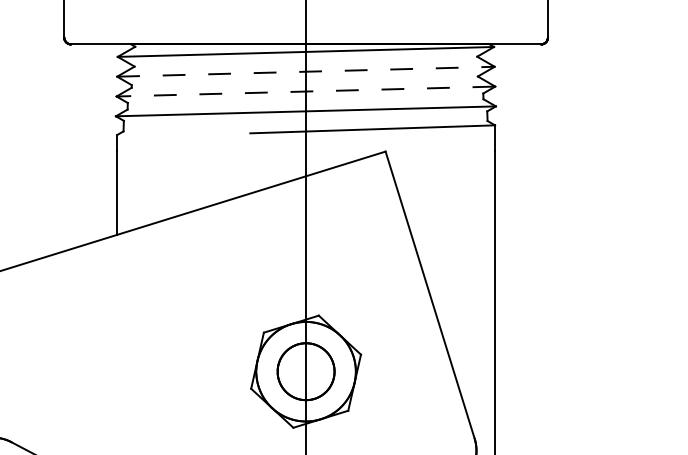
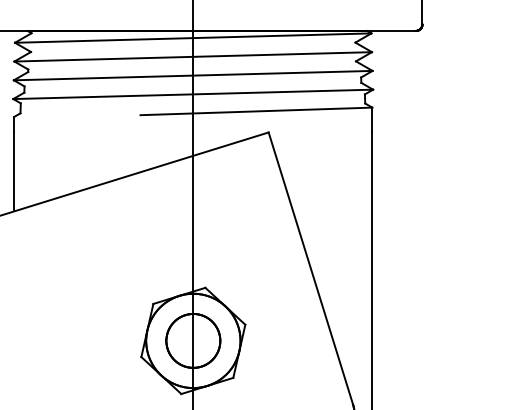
line: (305, 71) -> (192, 56), dashed -> solid
line: (305, 91) -> (192, 75), dashed -> solid

